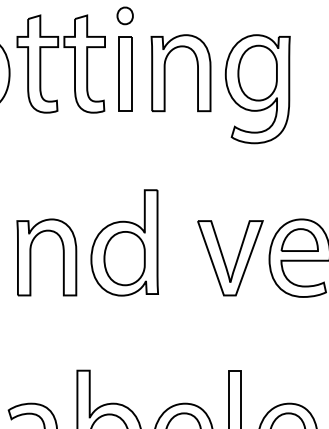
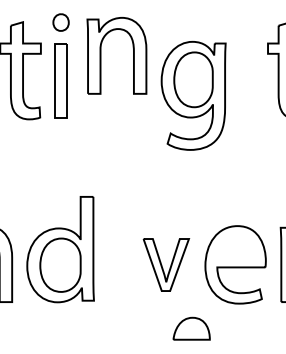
part: (165, 73) -> (101, 56), moved
part: (299, 239) -> (191, 328), moved
part: (230, 258) -> (166, 265), size x0.7

